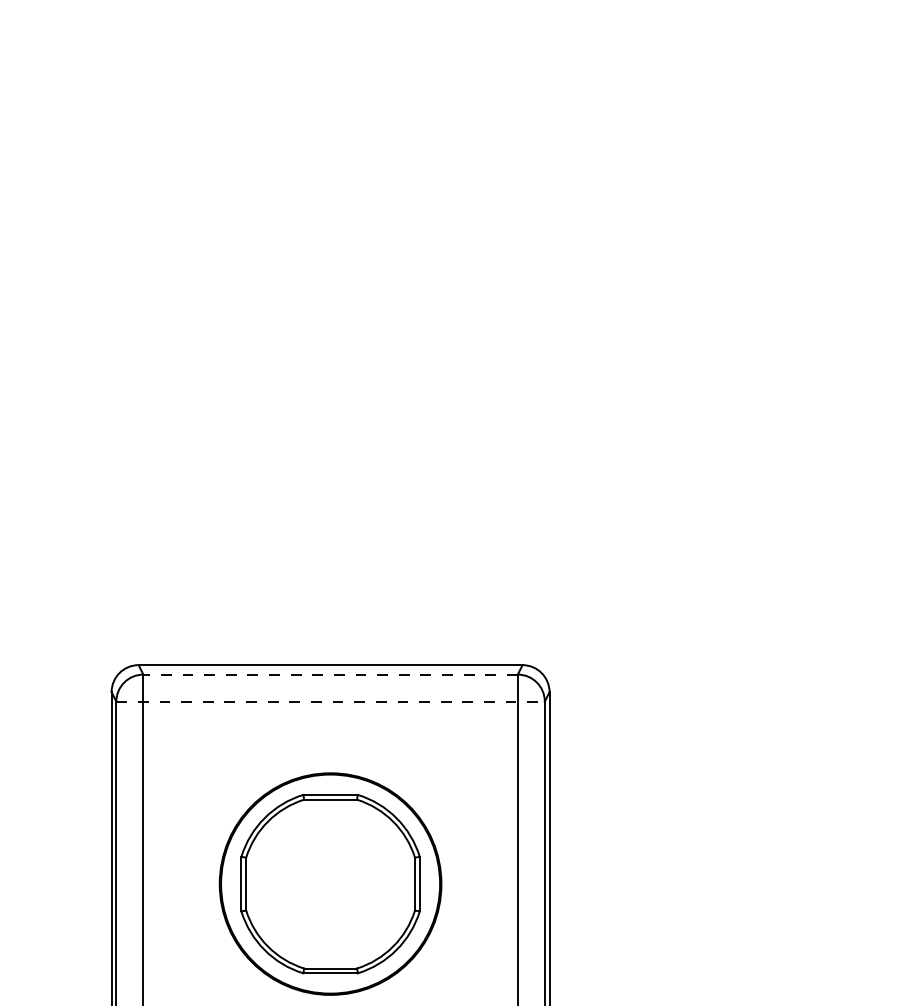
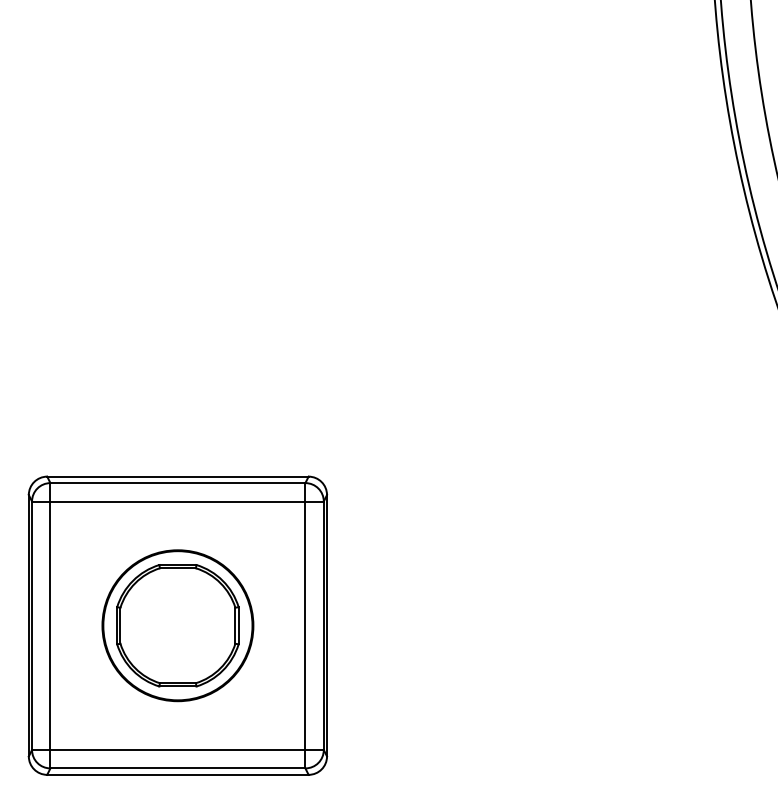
line: (329, 675) -> (177, 483), dashed -> solid
line: (329, 701) -> (177, 501), dashed -> solid

